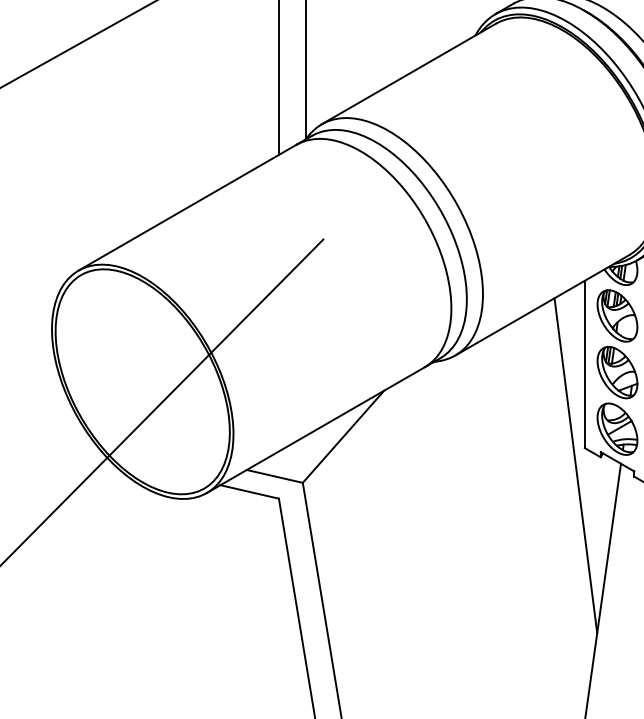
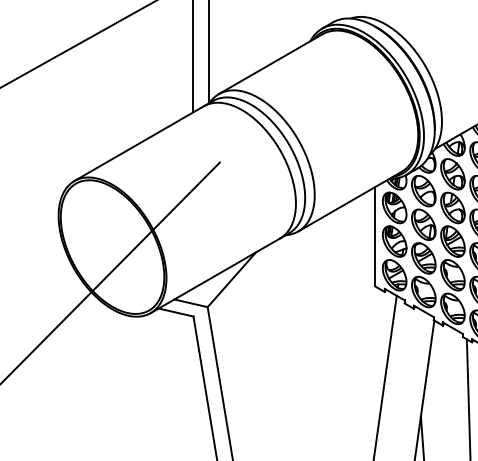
line: (575, 464) -> (369, 296), removed

